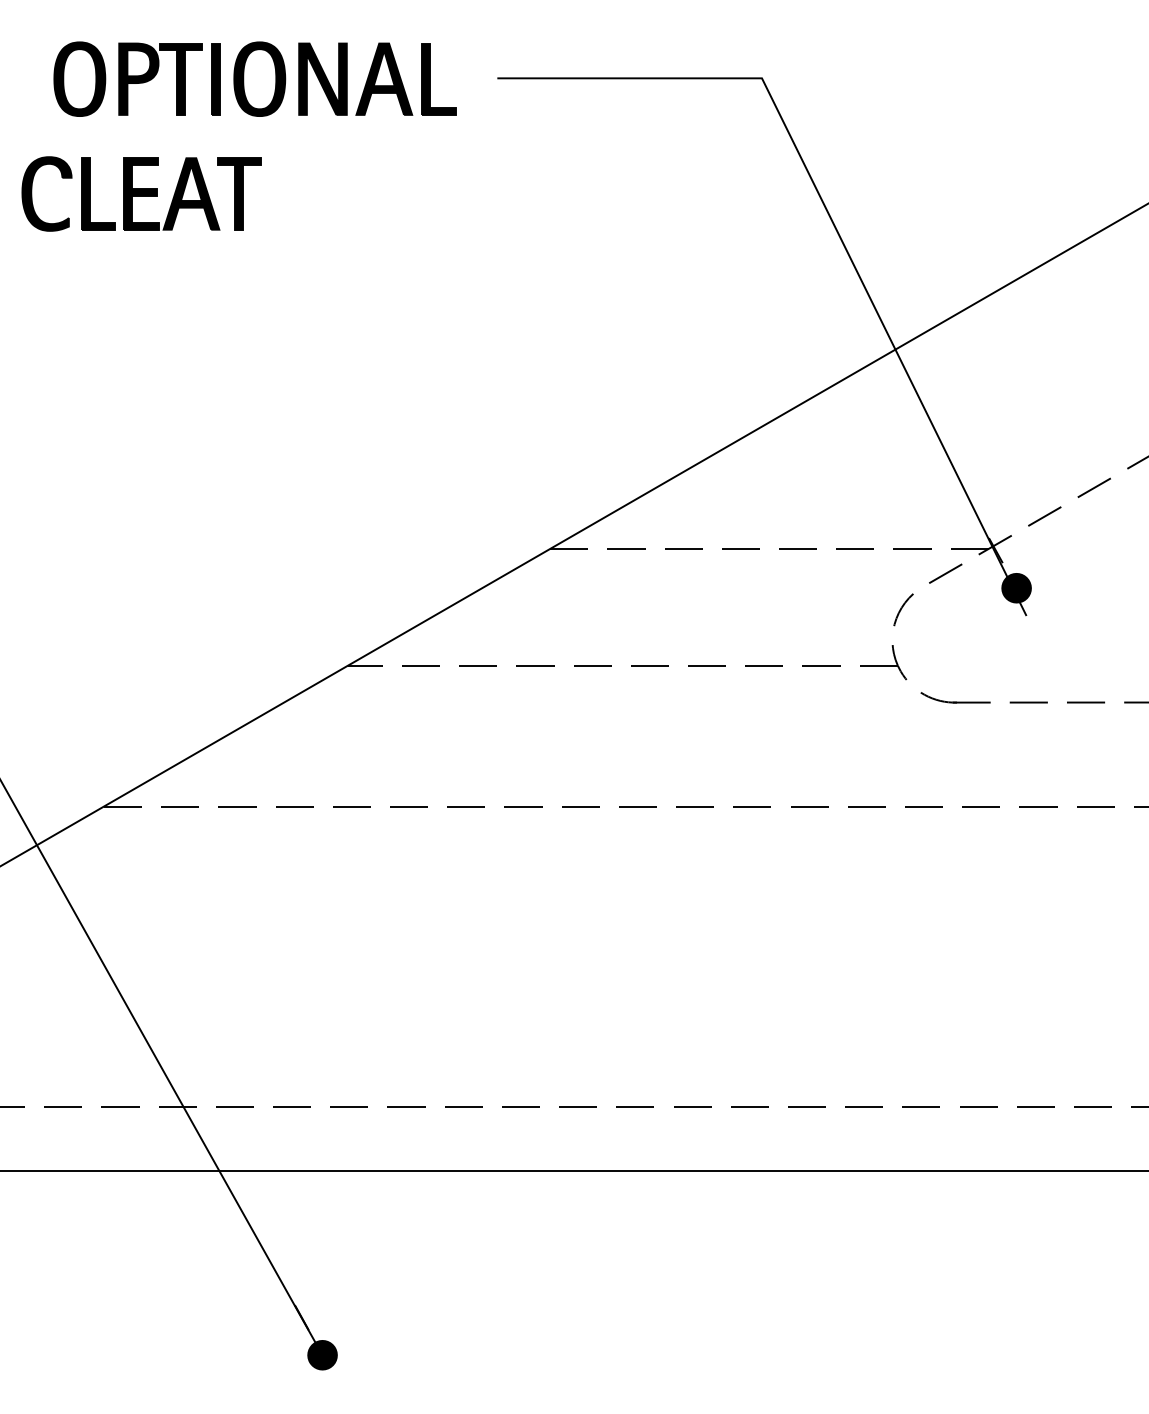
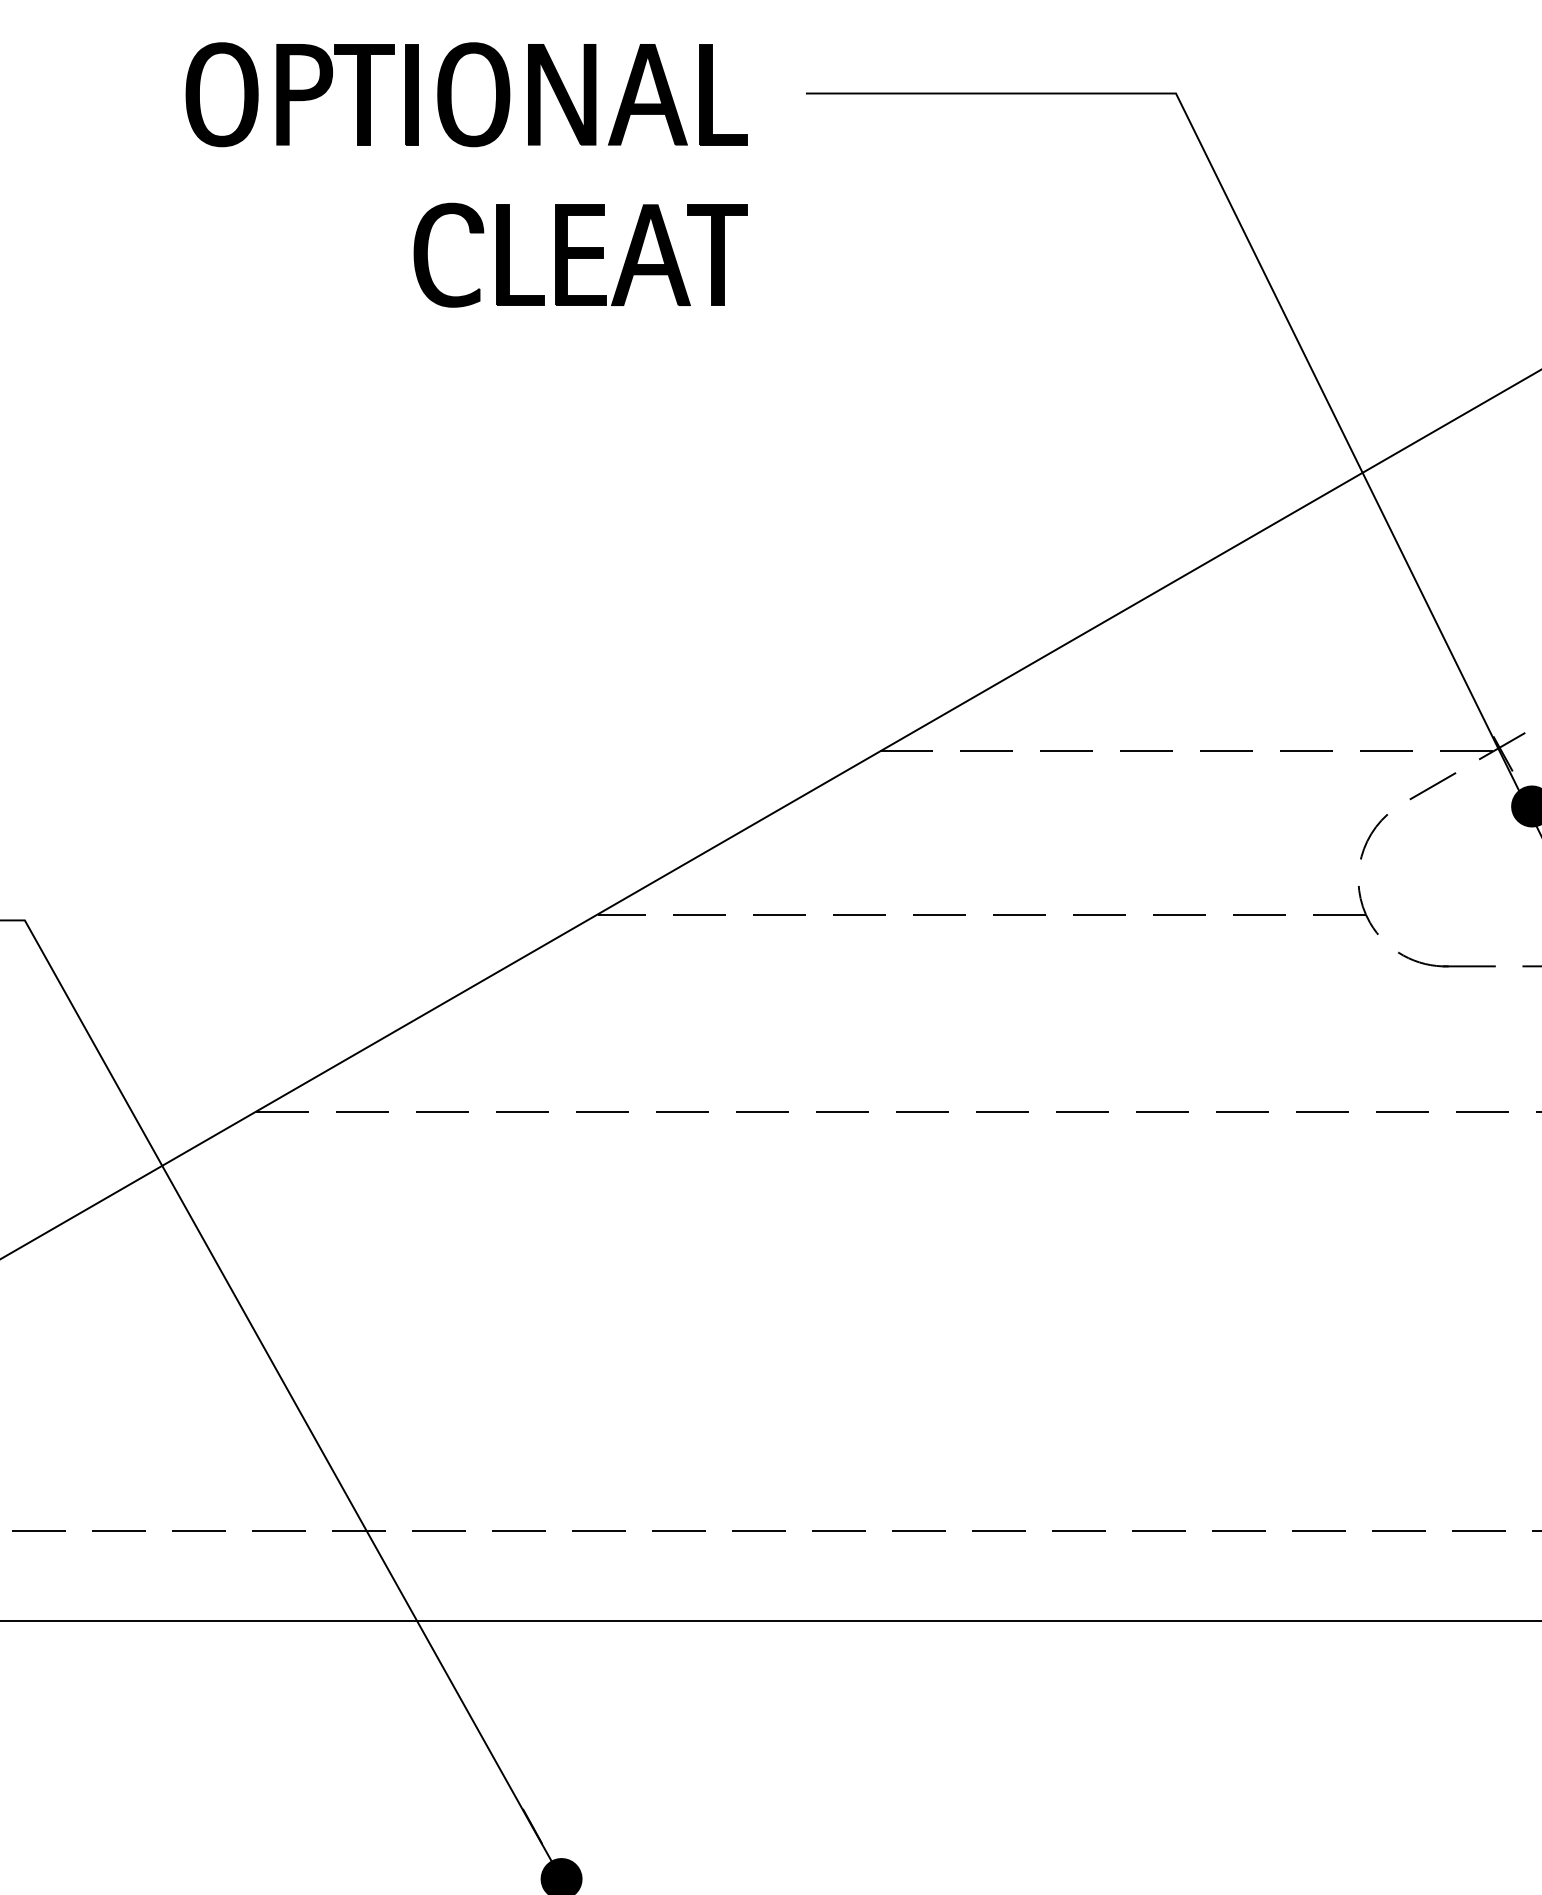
part: (141, 193) -> (581, 254), moved

